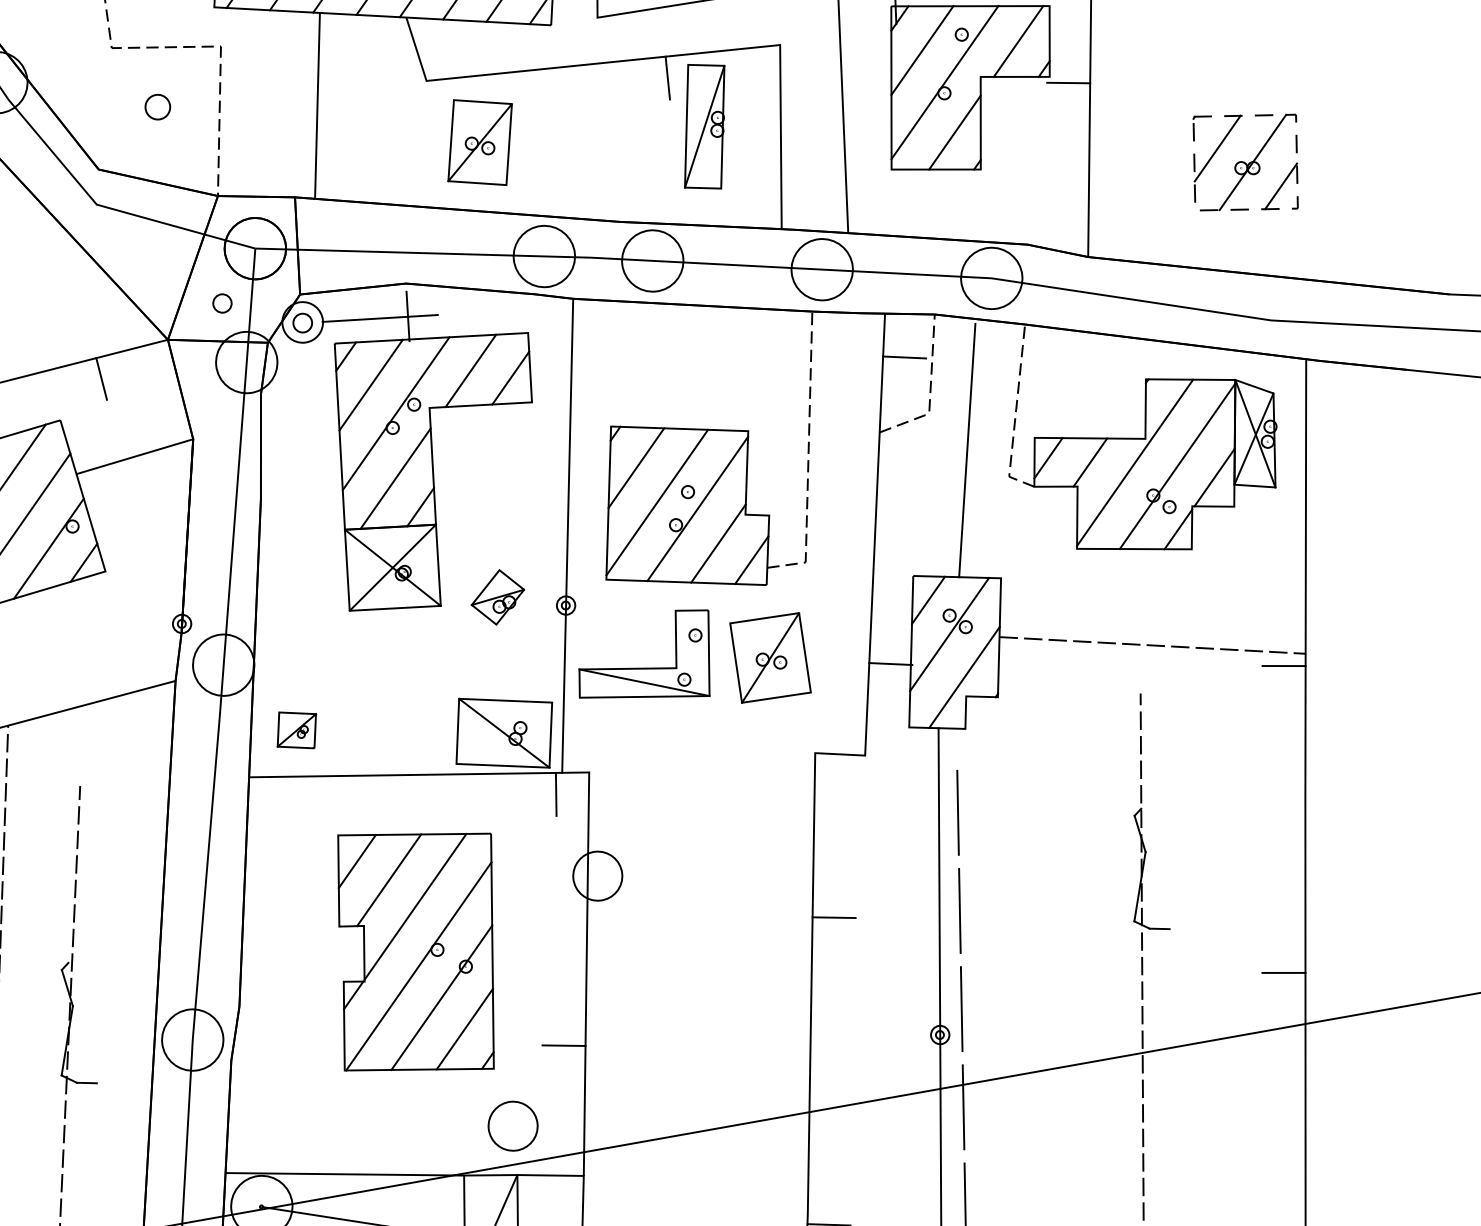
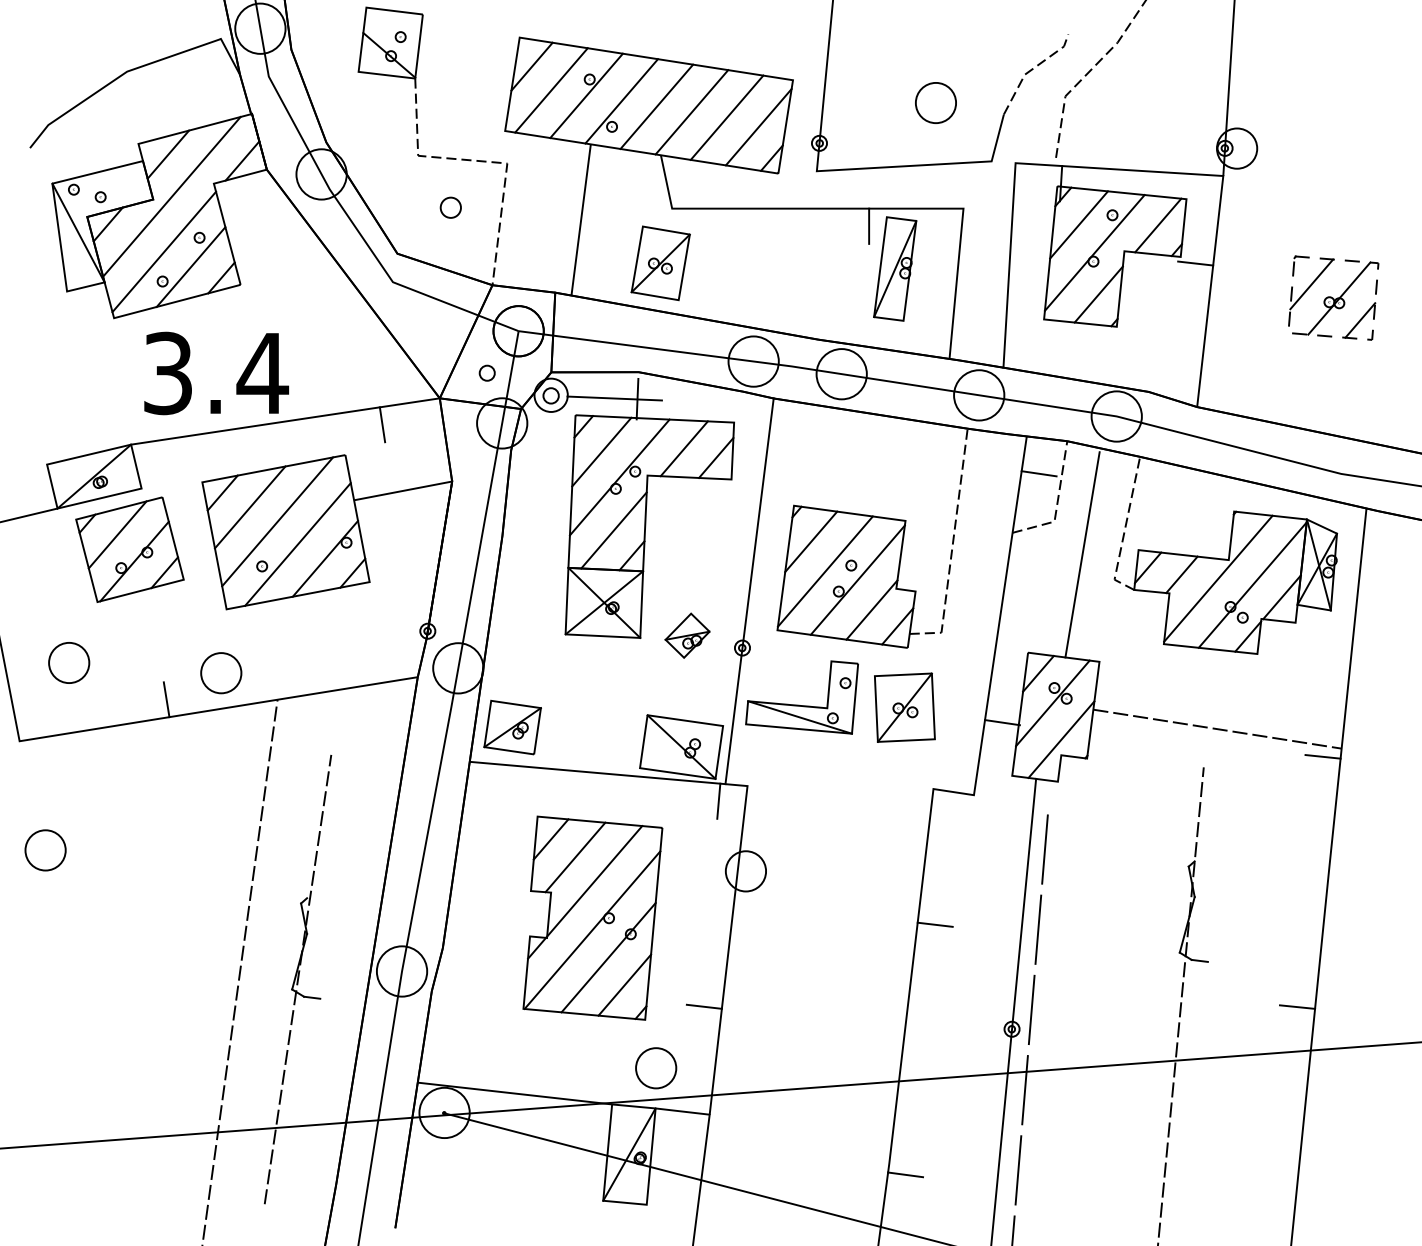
part: (479, 142) -> (660, 263), moved
part: (1245, 161) -> (1333, 297), moved
part: (296, 730) -> (512, 727), size x1.67

